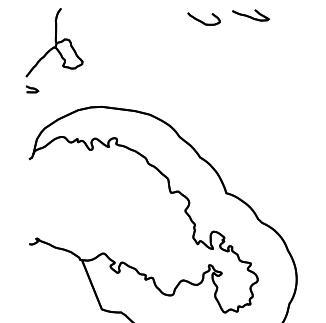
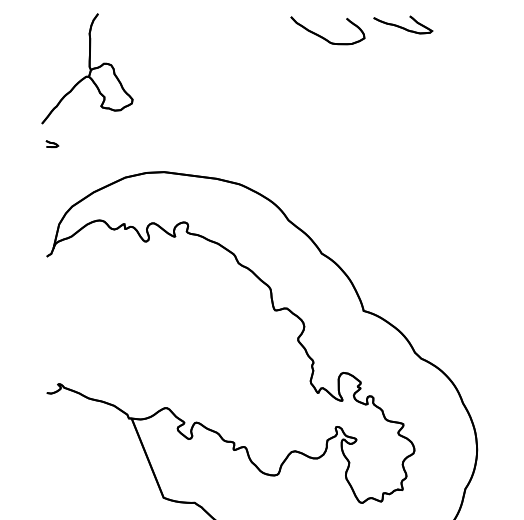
part: (203, 18) -> (327, 29), size x1.43
part: (32, 89) -> (52, 144), size x0.62

